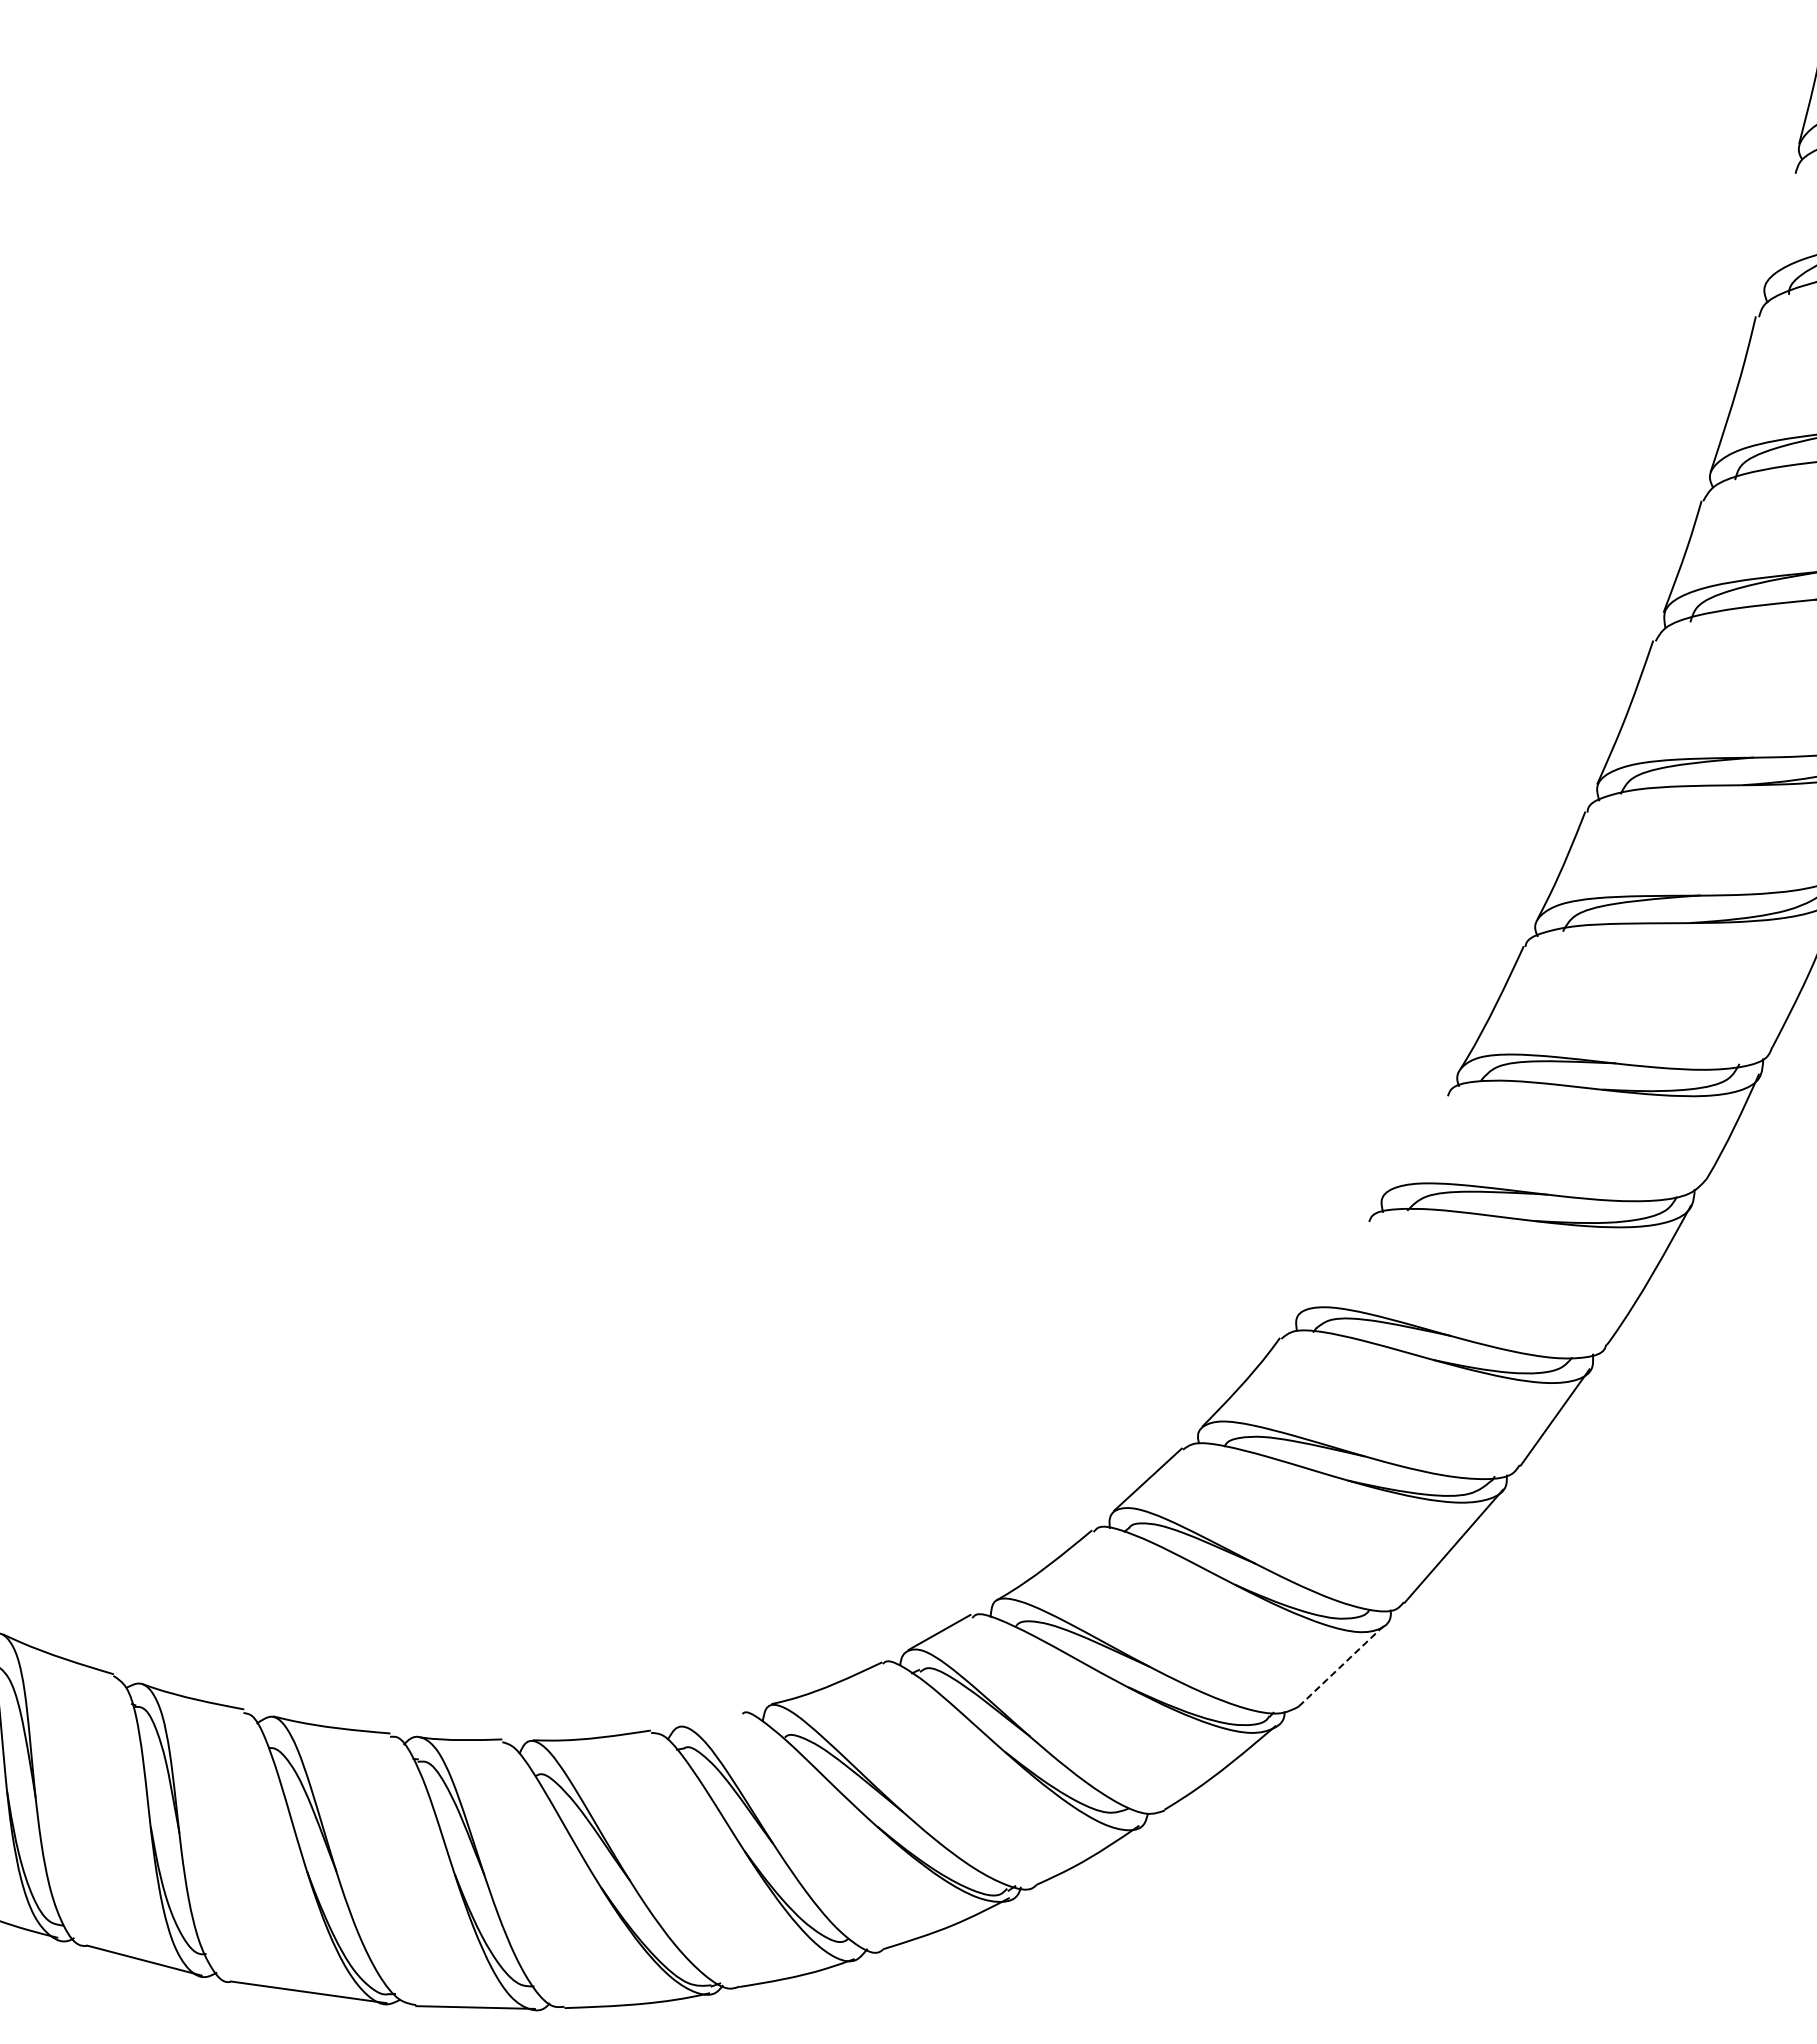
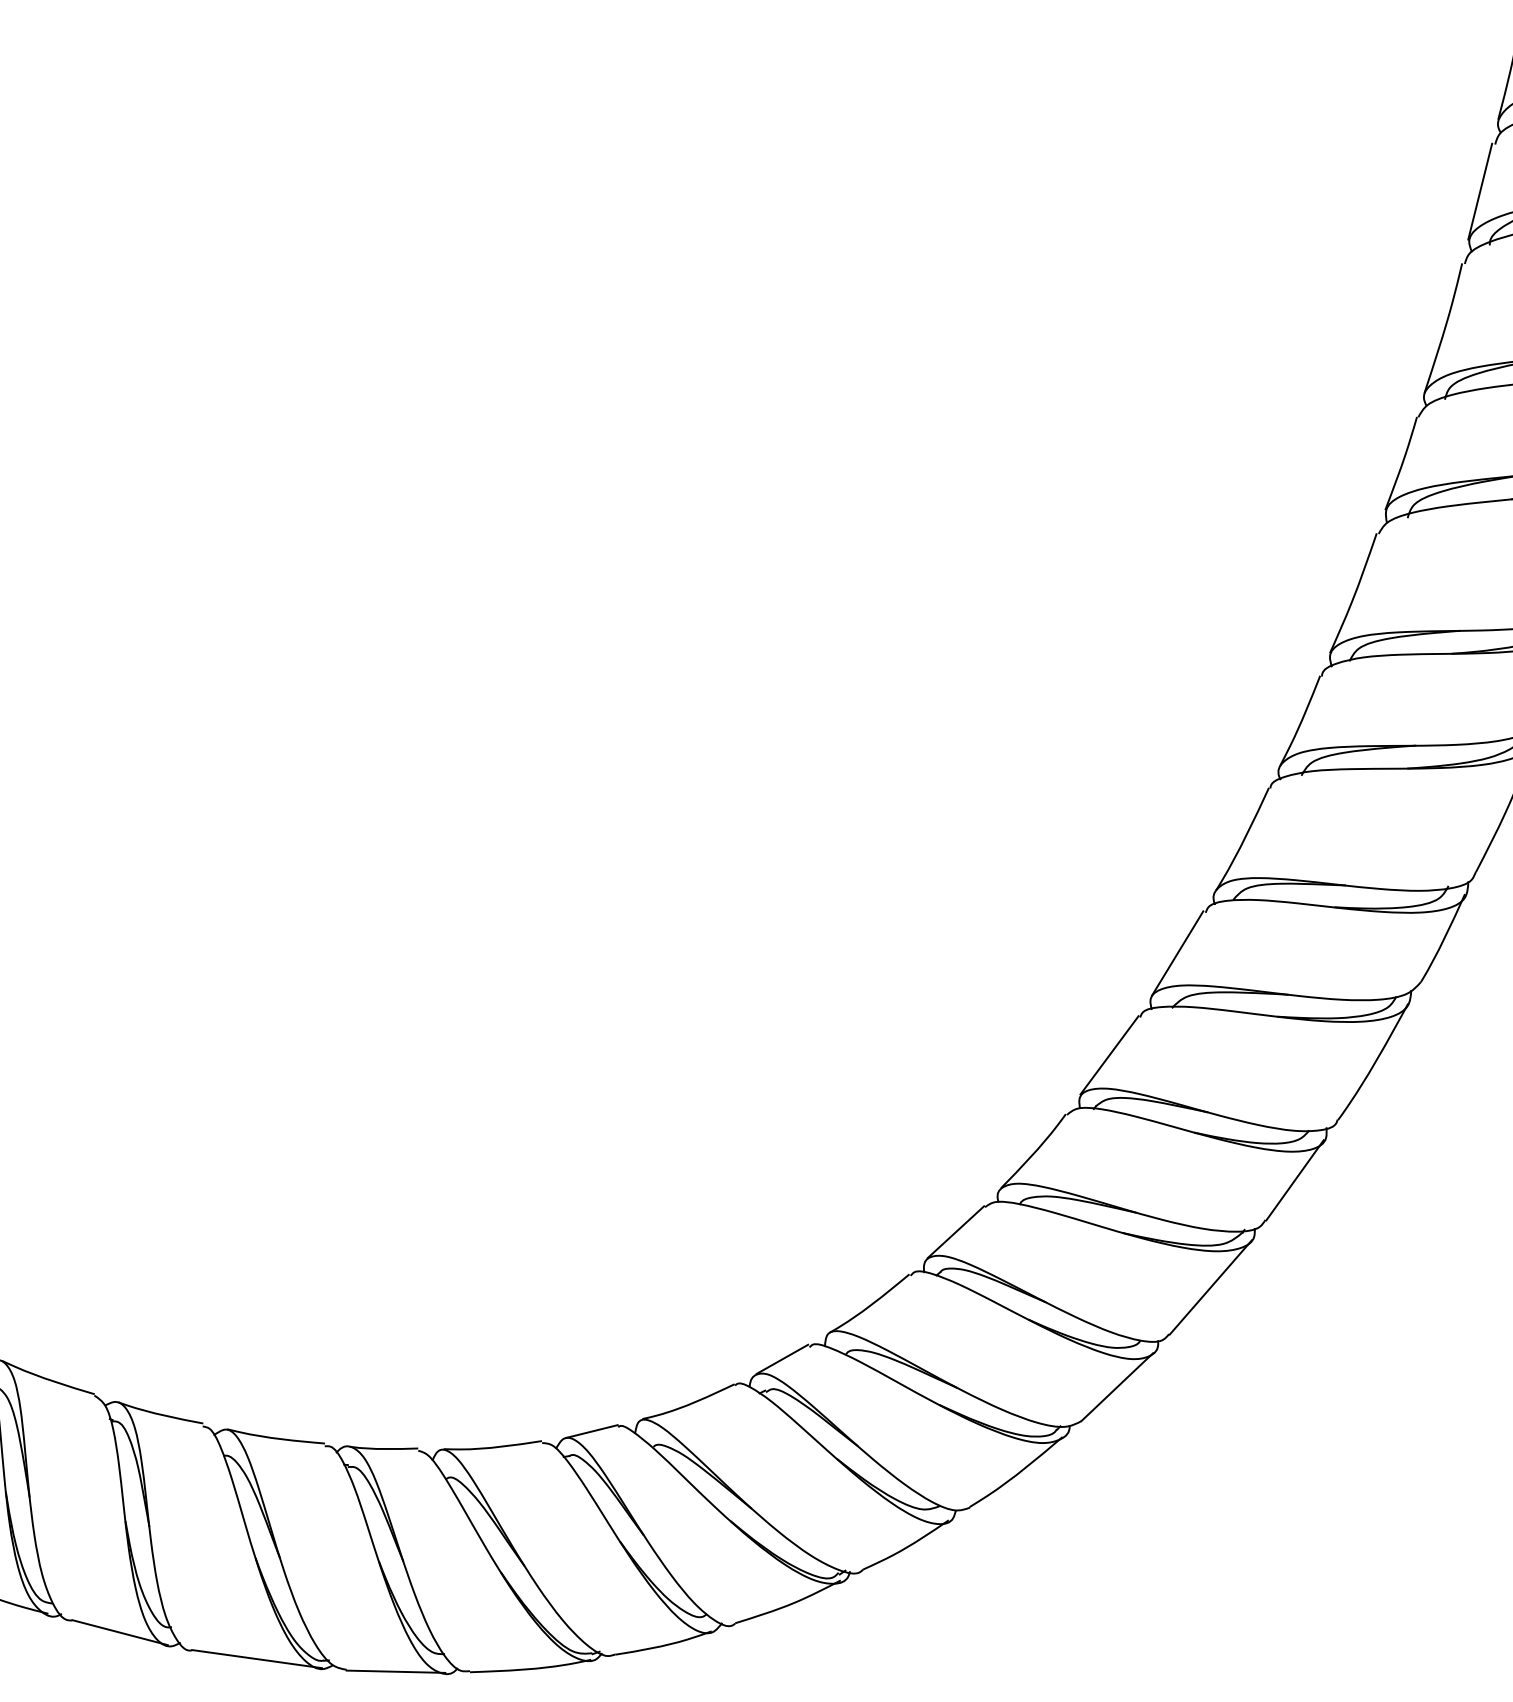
line: (1777, 229) -> (1480, 191), added
line: (1413, 1144) -> (1177, 953), added
line: (1332, 1267) -> (1109, 1055), added
line: (1342, 1665) -> (1117, 1386), dashed -> solid
line: (710, 1718) -> (591, 1431), added

